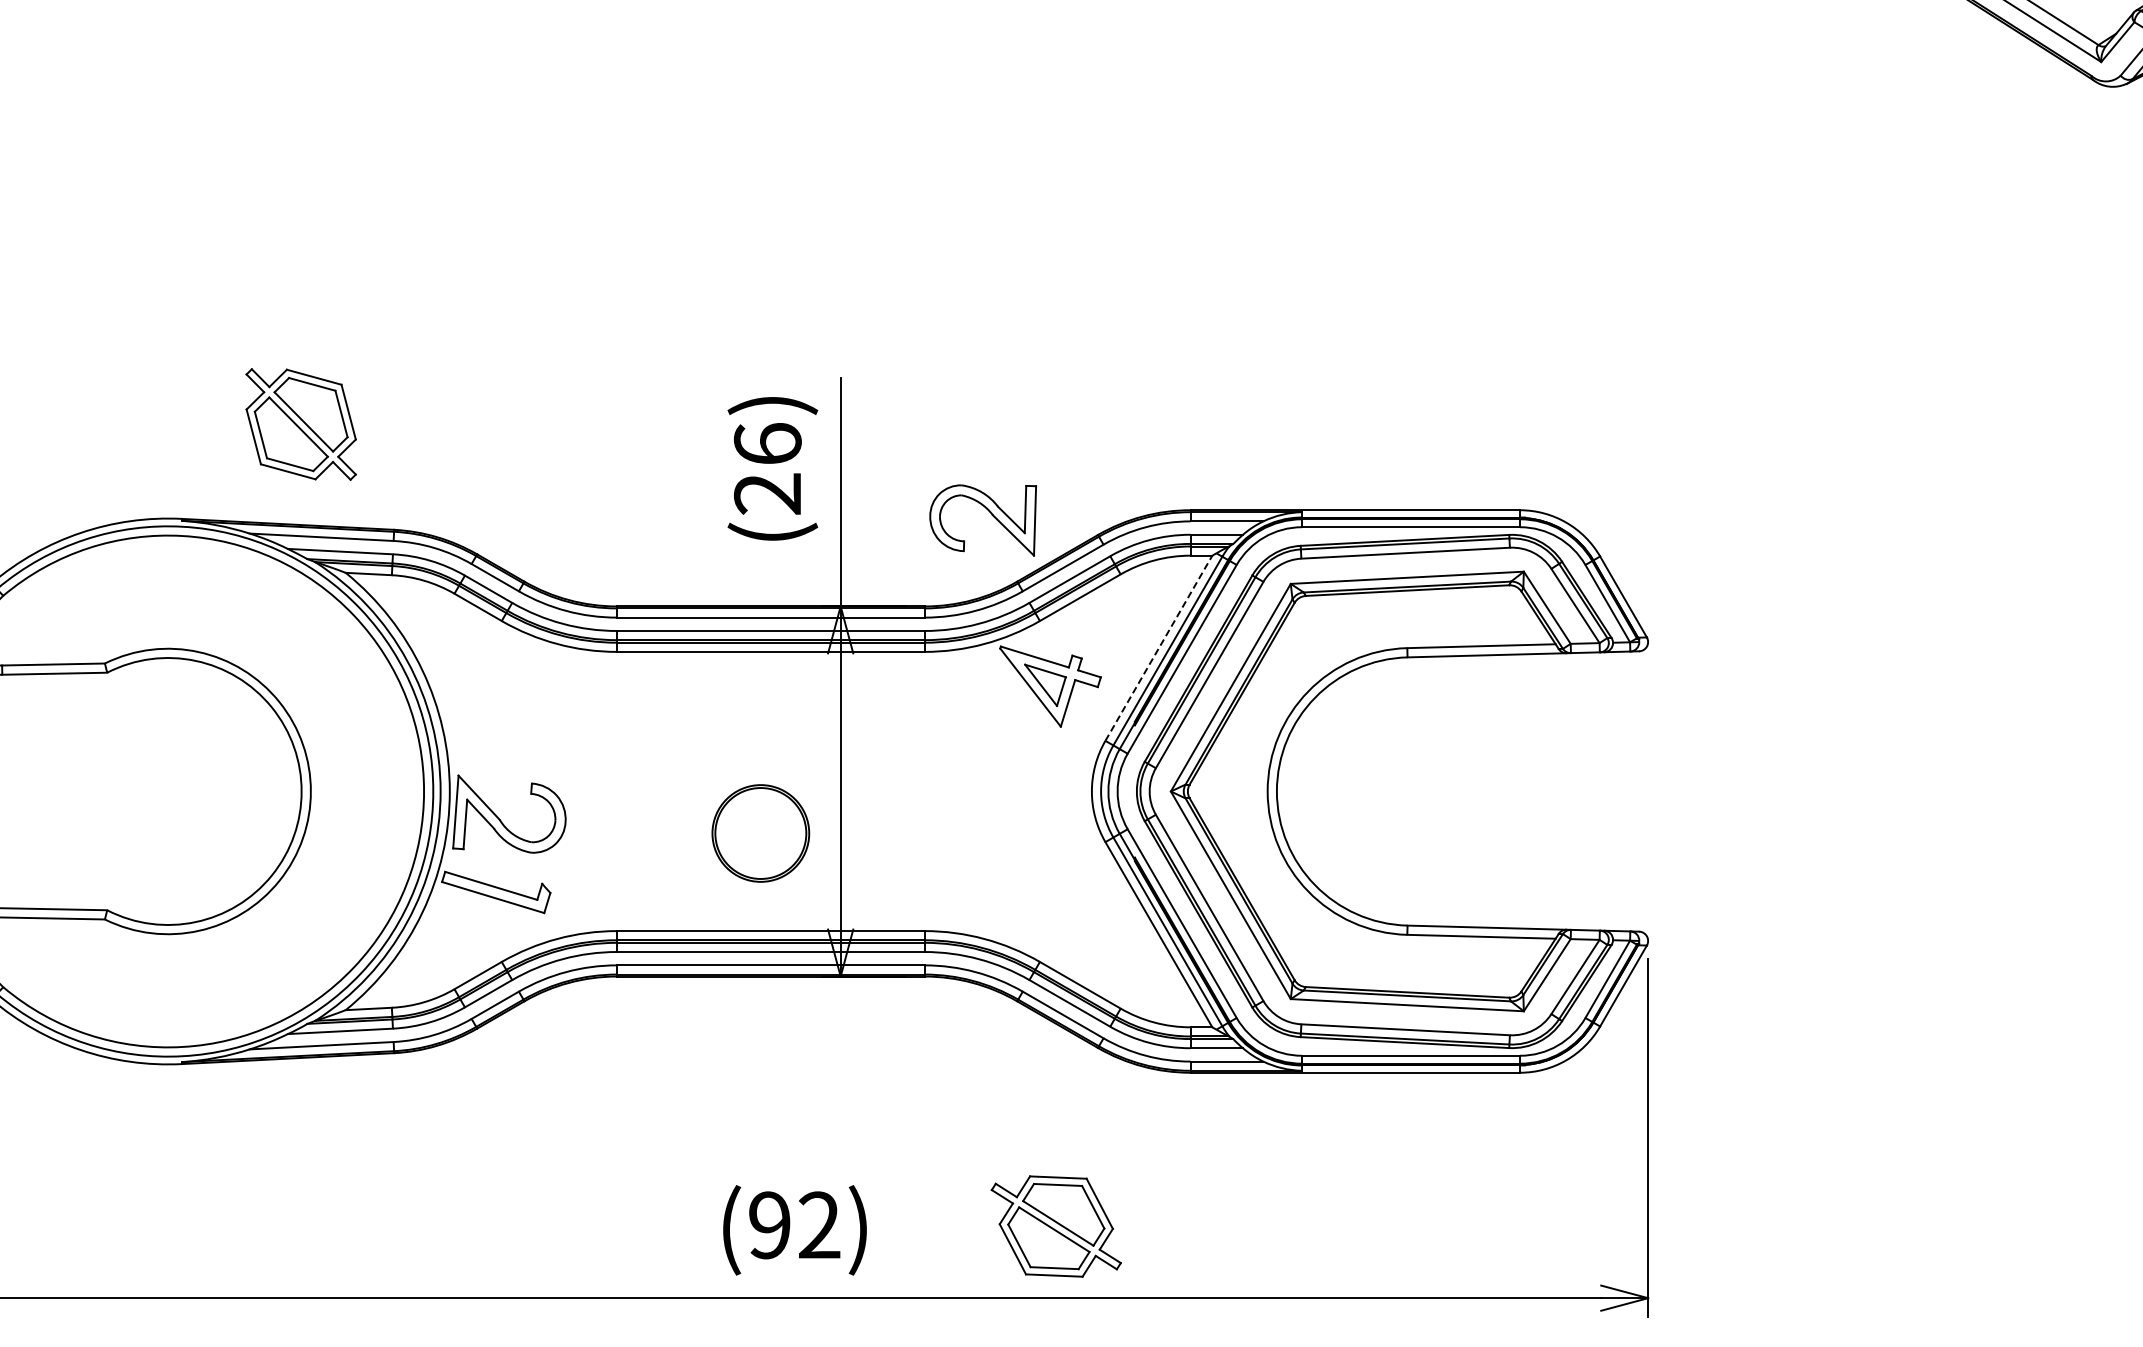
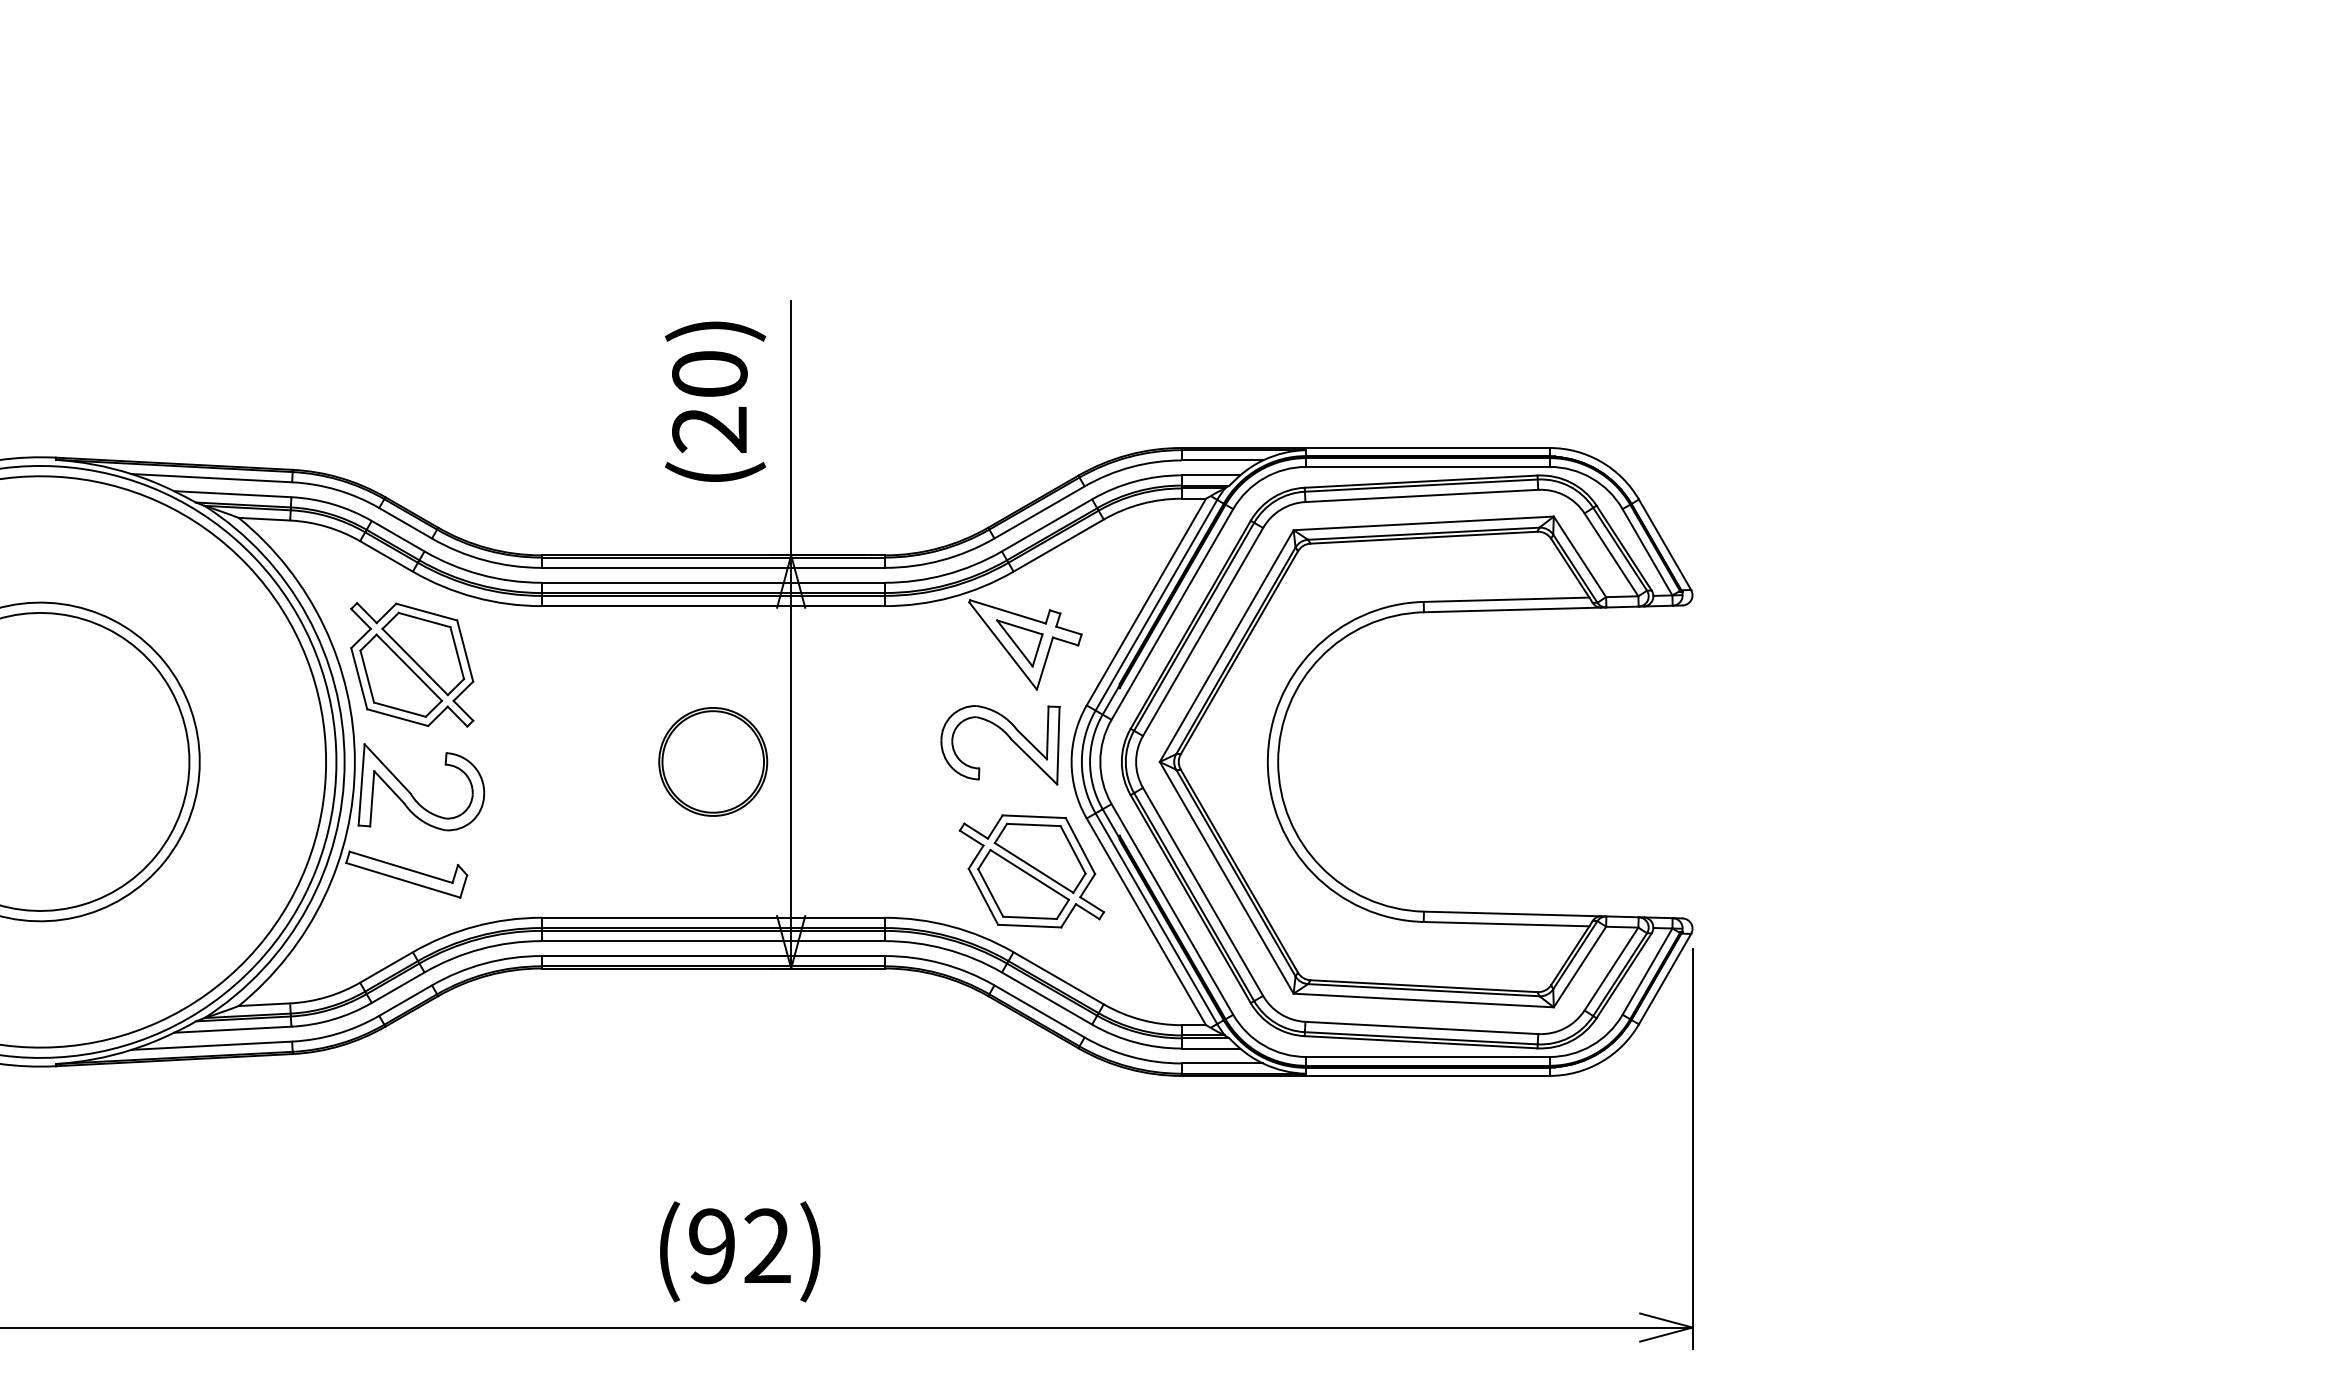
part: (300, 424) -> (411, 664), moved
text: (767, 443) -> (709, 373), (26) -> (20)
part: (991, 515) -> (1009, 739), moved
line: (1158, 648) -> (1145, 602), dashed -> solid
part: (760, 833) -> (712, 761), moved
part: (1055, 1226) -> (1030, 871), moved

